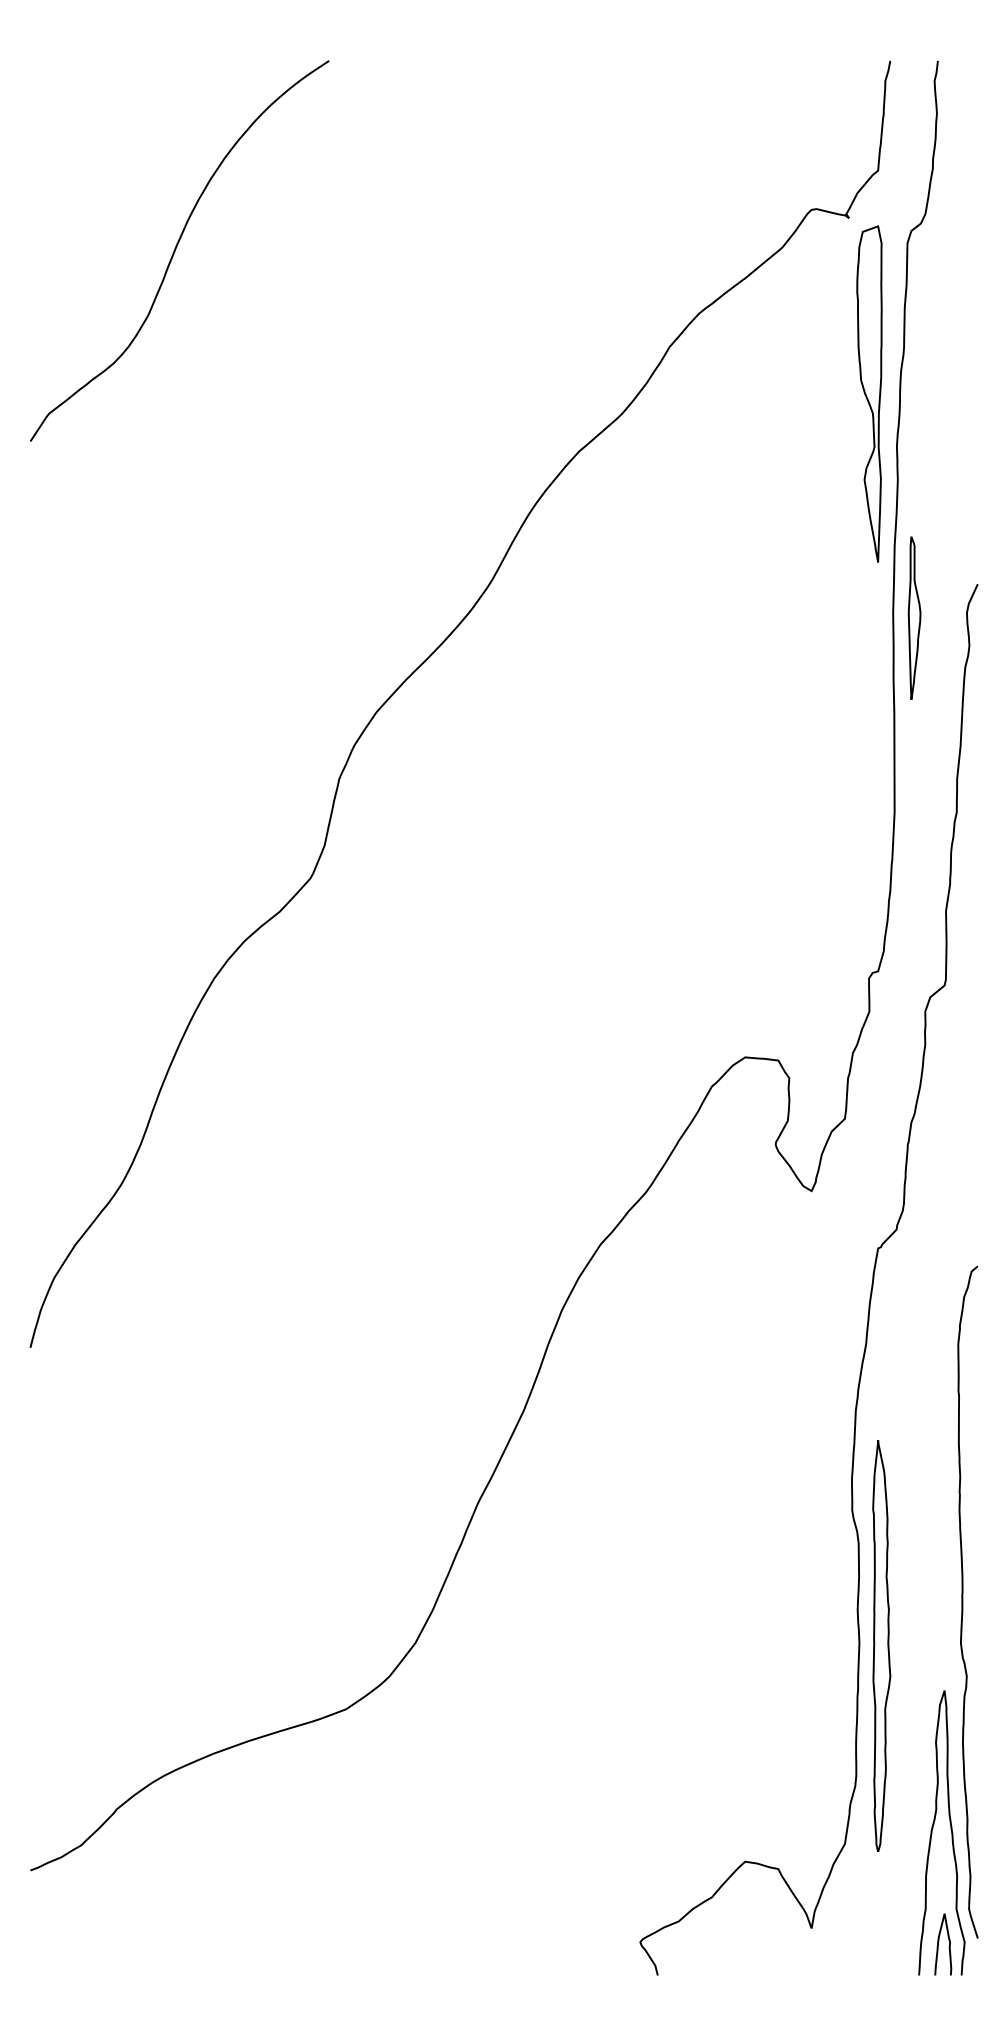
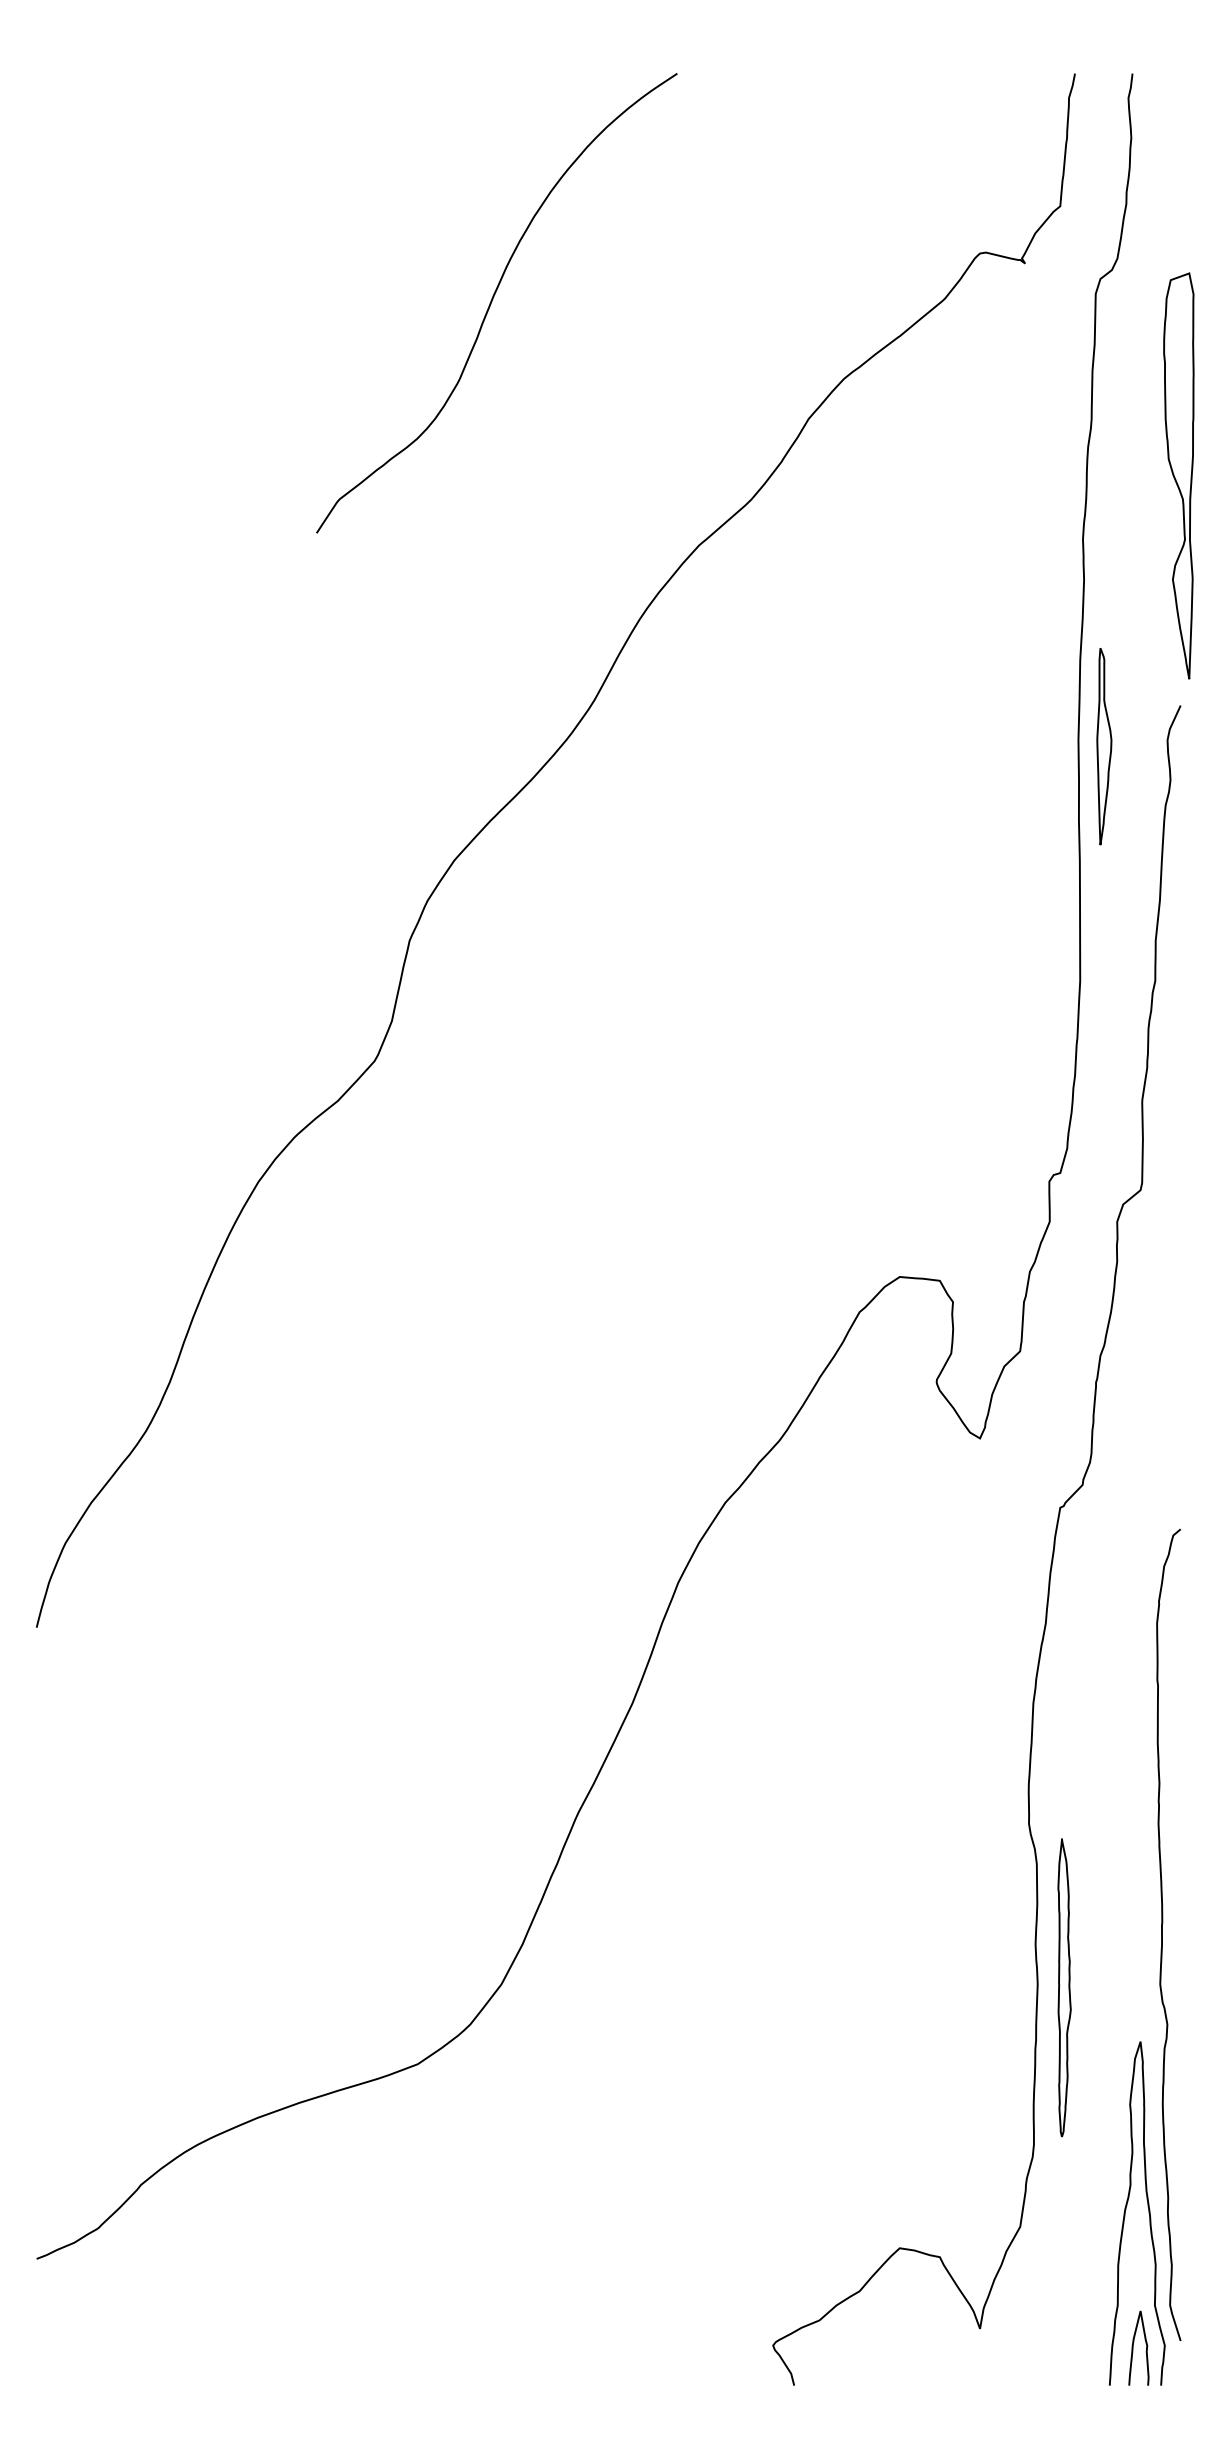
curve: (176, 249) -> (492, 301), moved
part: (869, 393) -> (1178, 475), moved
part: (881, 1645) -> (1064, 1987), size x0.6

